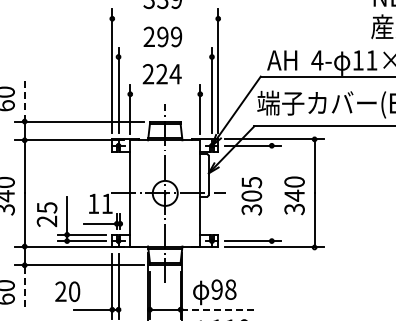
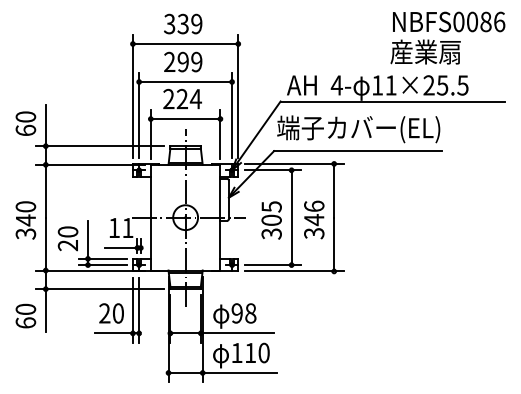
line: (165, 19) -> (185, 44), added
line: (165, 57) -> (185, 82), added
line: (165, 94) -> (185, 119), added
line: (24, 100) -> (45, 125), dashed -> solid
text: (294, 181) -> (314, 205), 340 -> 346
line: (271, 193) -> (291, 217), added
text: (46, 207) -> (67, 231), 25 -> 20
line: (24, 287) -> (45, 311), dashed -> solid
text: (67, 291) -> (111, 313), moved
line: (217, 309) -> (237, 333), dashed -> solid

